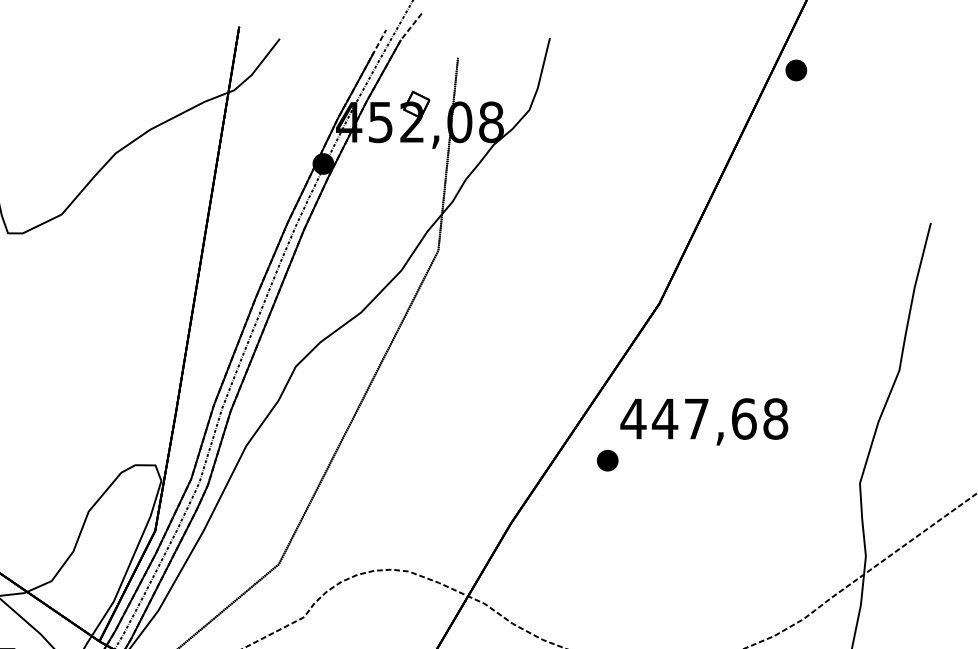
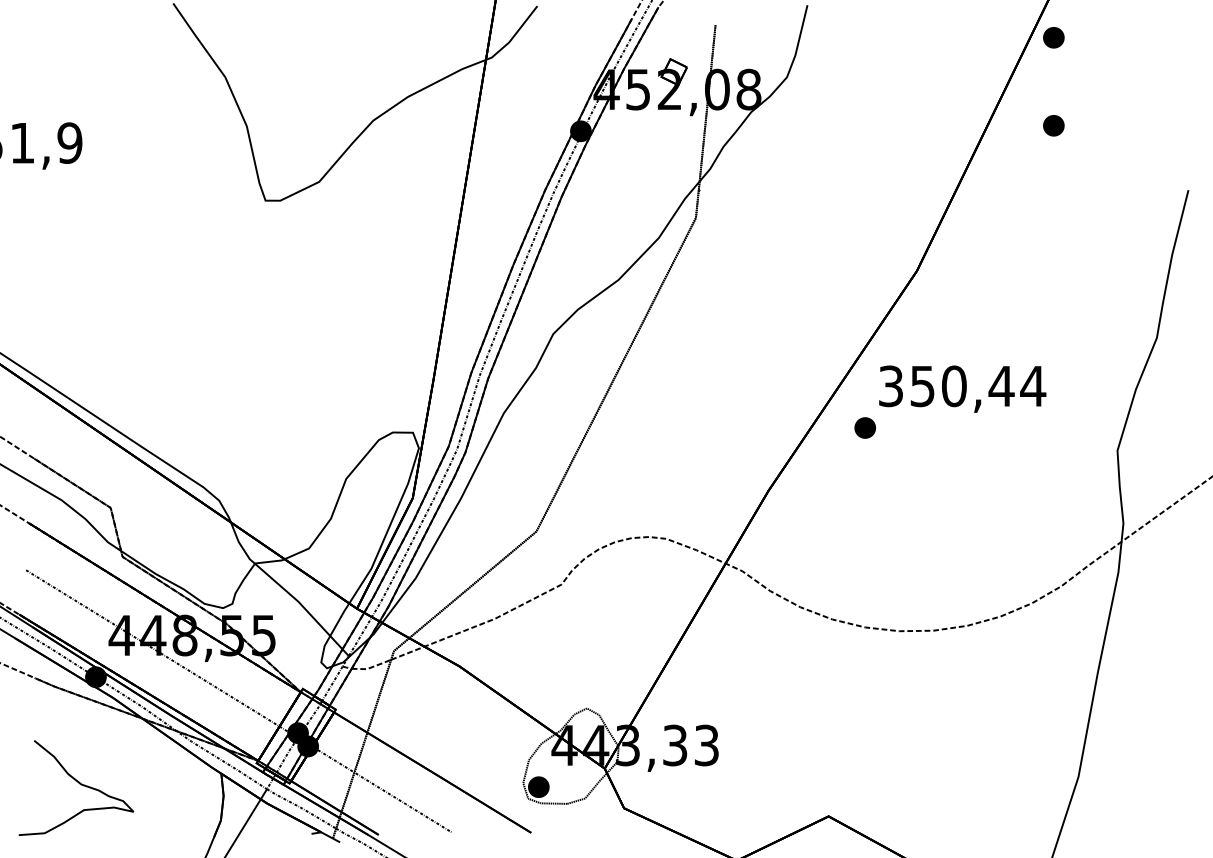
part: (795, 158) -> (1053, 125), added
text: (703, 419) -> (961, 386), 447,68 -> 350,44

